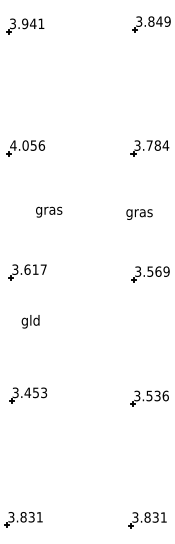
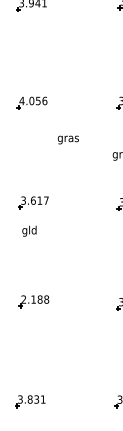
text: (49, 211) -> (68, 139), moved
text: (30, 321) -> (29, 231), moved
text: (29, 392) -> (34, 299), 3.453 -> 2.188

